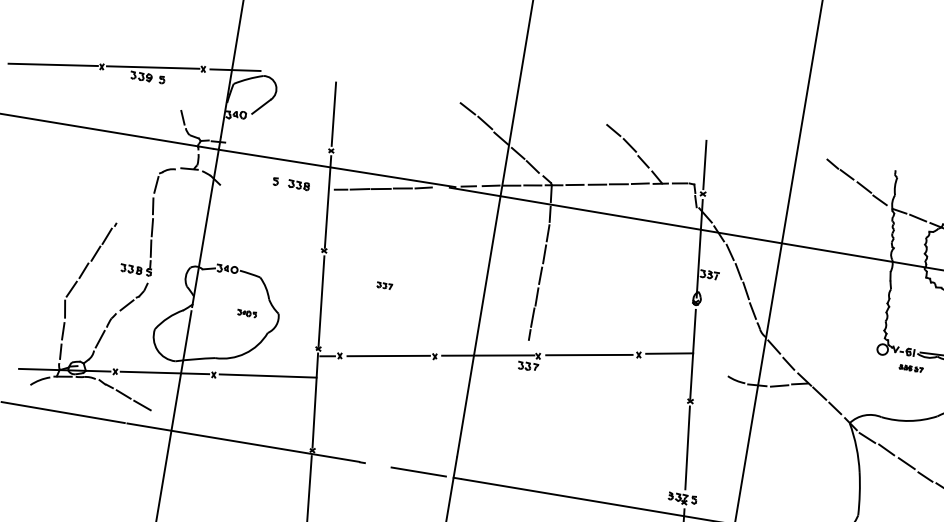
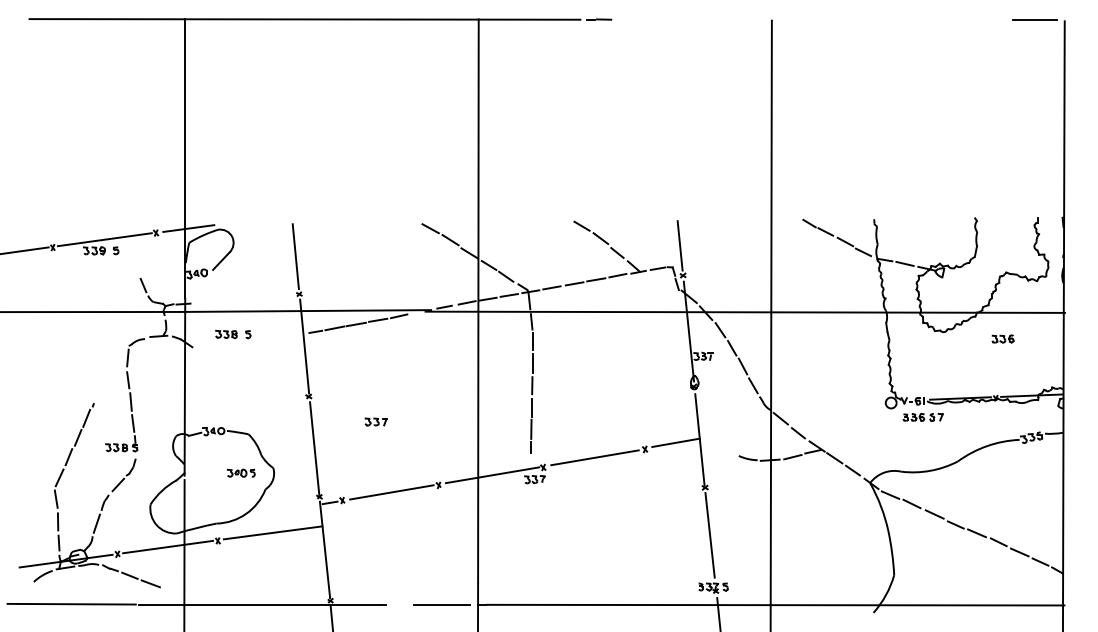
part: (299, 185) -> (226, 334), moved
part: (384, 285) -> (375, 421), size x1.43
part: (247, 312) -> (241, 472), size x1.43
part: (910, 368) -> (922, 417), size x1.67

